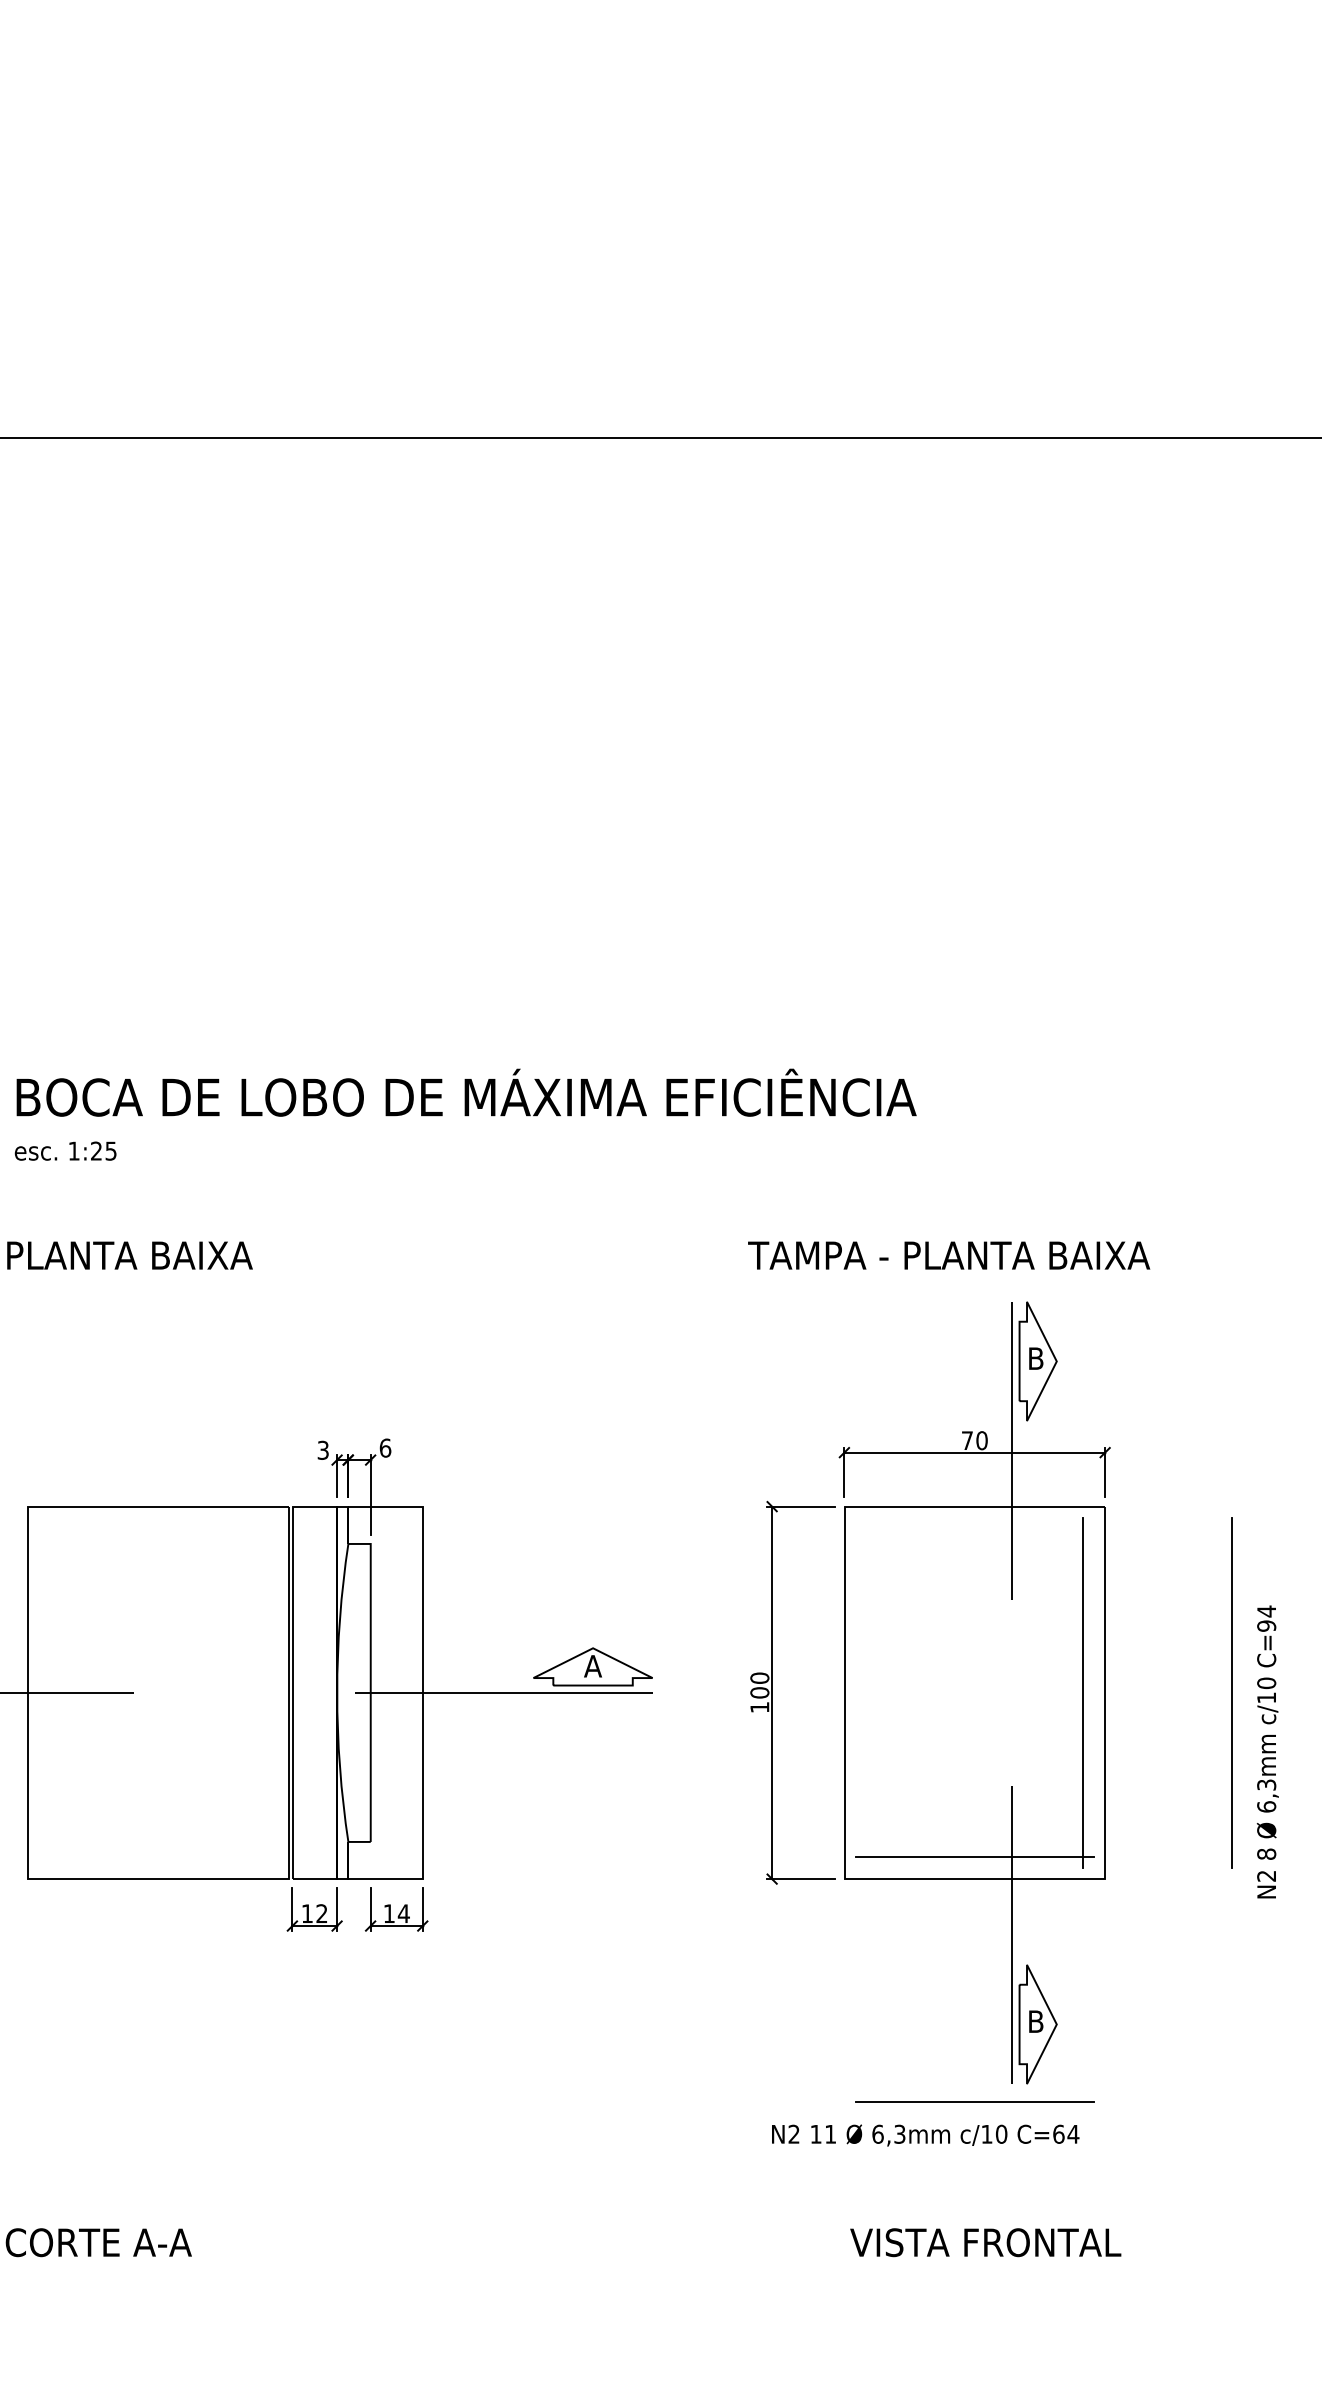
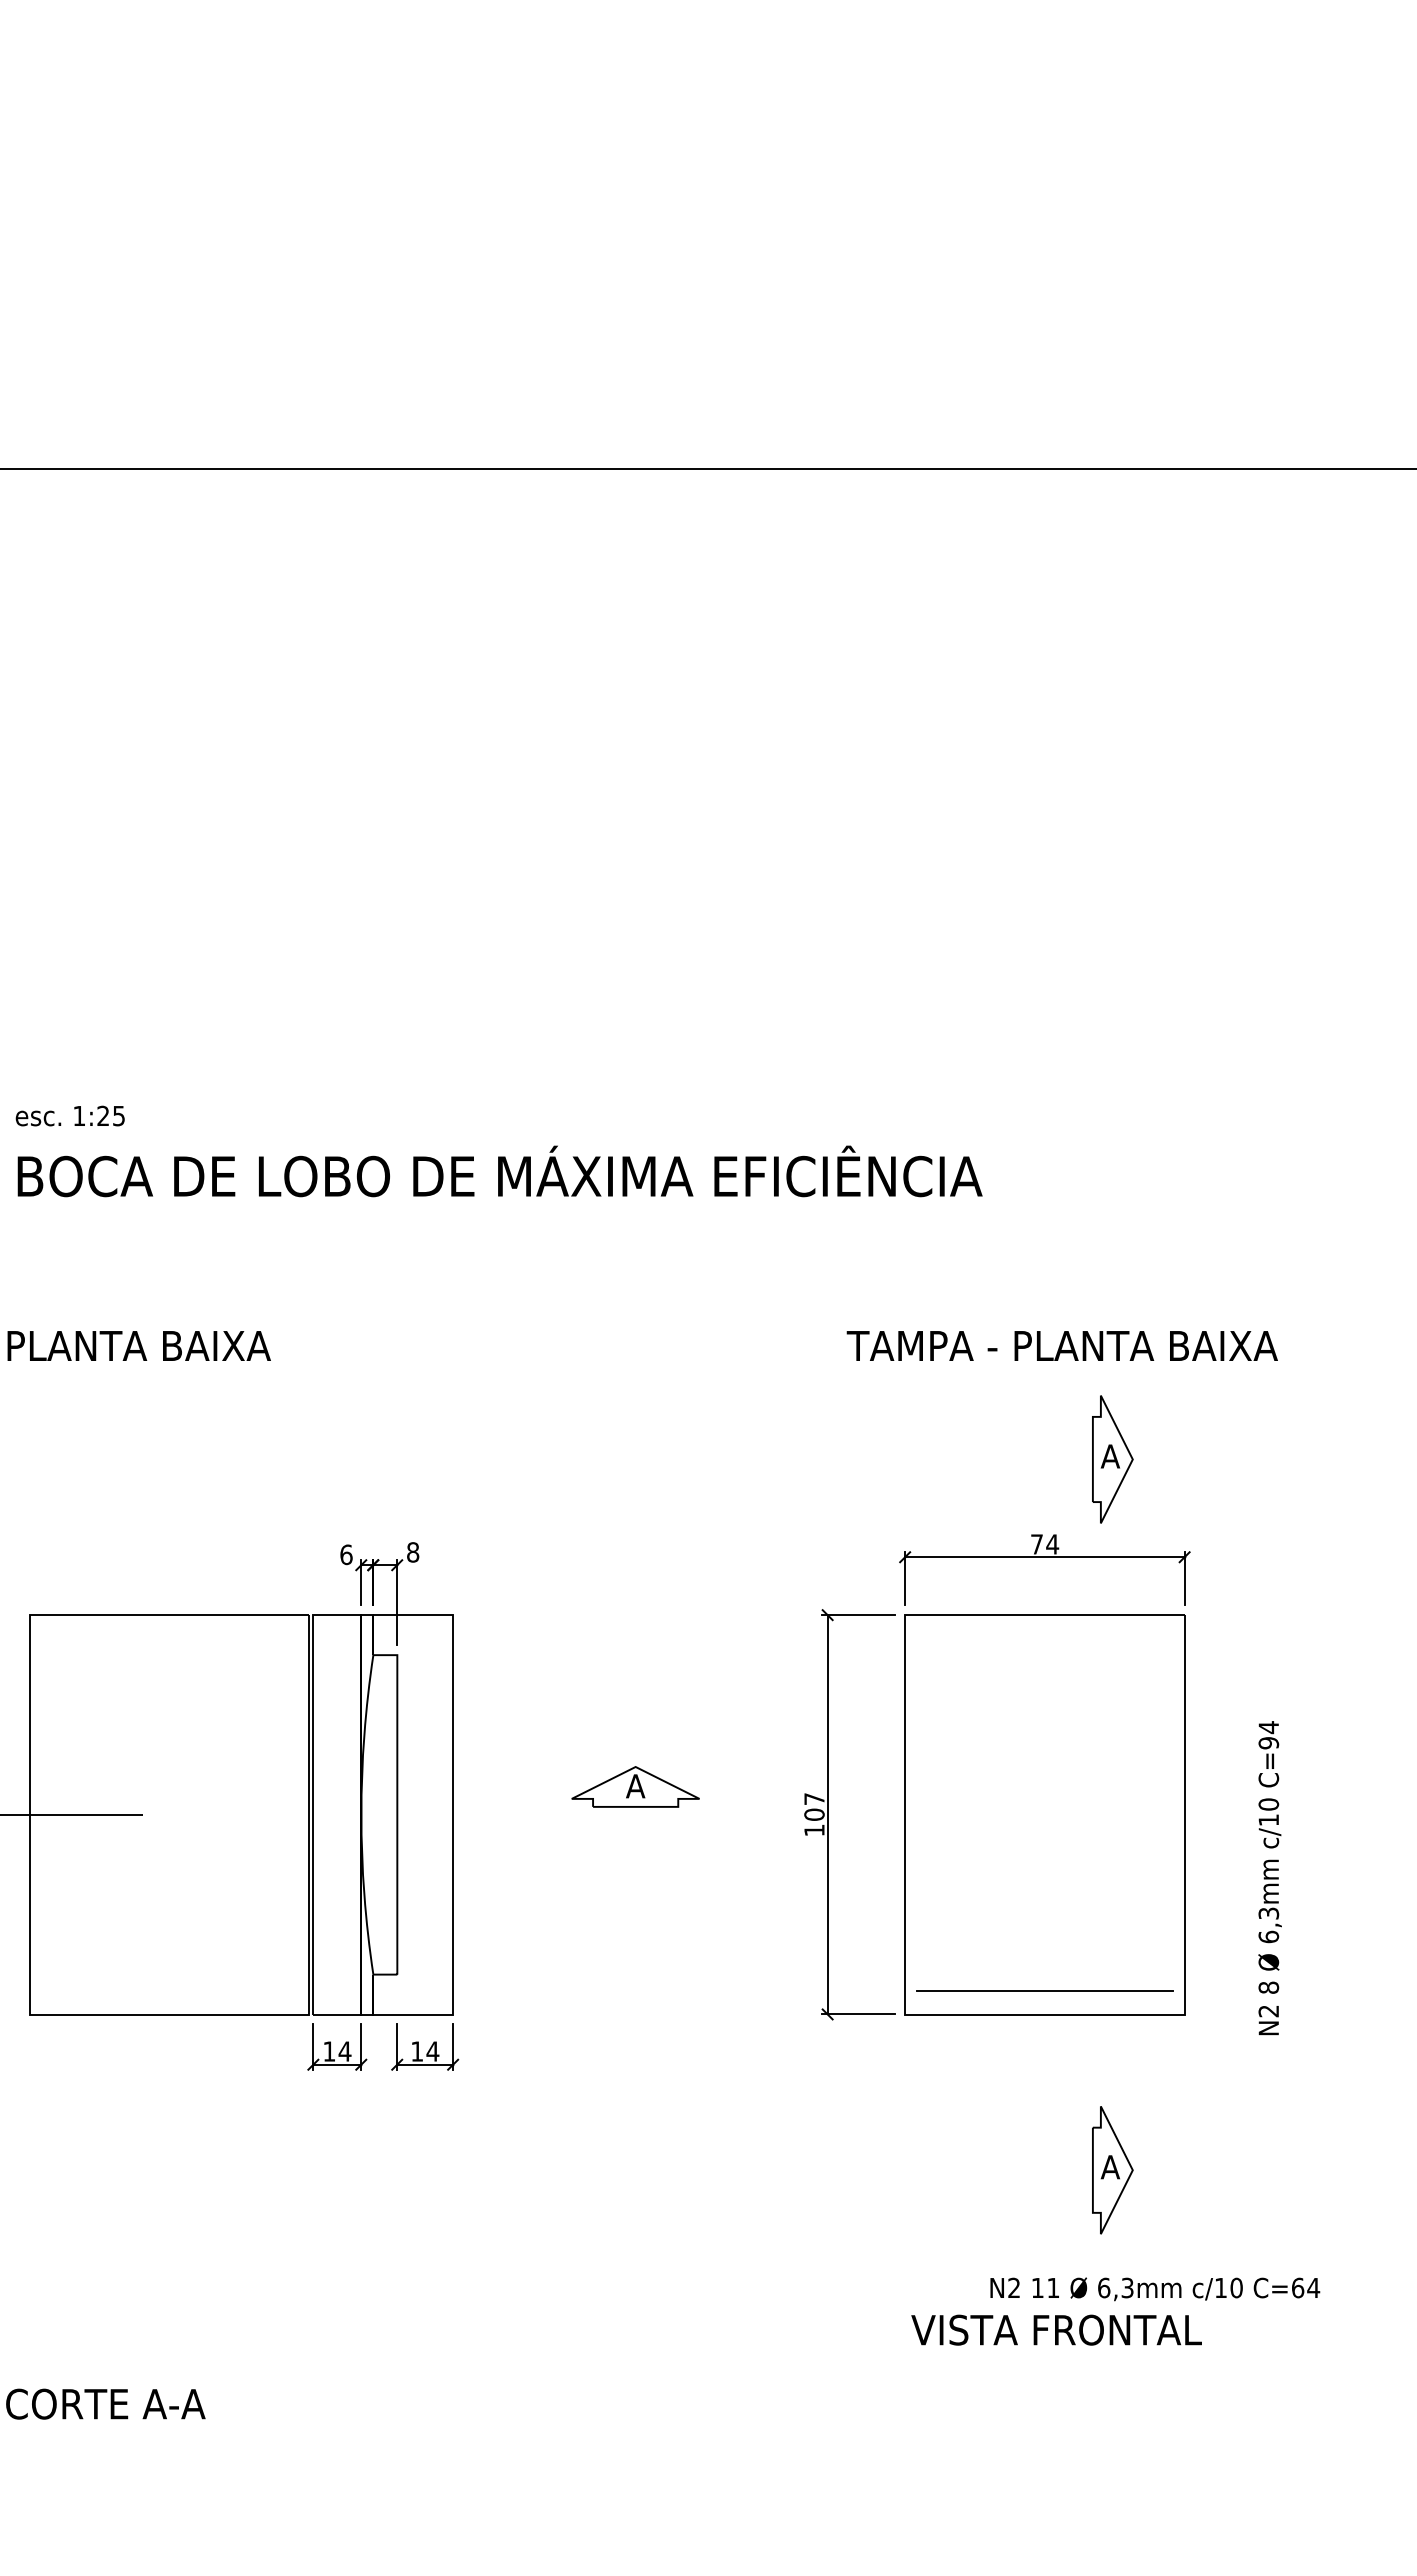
text: (64, 1150) -> (69, 1115), moved
text: (948, 1255) -> (1061, 1345), moved
text: (1035, 1358) -> (1110, 1456), B -> A
text: (981, 1440) -> (1052, 1544), 70 -> 74
text: (385, 1448) -> (413, 1552), 6 -> 8
text: (323, 1450) -> (346, 1554), 3 -> 6
line: (1011, 1451) -> (1084, 1555), removed
text: (759, 1678) -> (814, 1799), 100 -> 107
line: (503, 1692) -> (539, 1814), removed
line: (1082, 1692) -> (1160, 1814), removed
line: (1231, 1692) -> (1320, 1814), removed
text: (1267, 1752) -> (1269, 1878), moved
text: (321, 1913) -> (344, 2051), 12 -> 14
line: (1011, 1935) -> (1084, 2074), removed
text: (1035, 2021) -> (1110, 2167), B -> A
line: (974, 2102) -> (1044, 2253), removed
text: (925, 2135) -> (1155, 2289), moved
text: (985, 2242) -> (1056, 2329), moved

